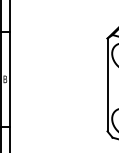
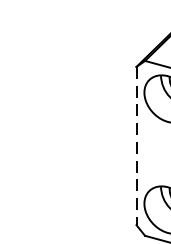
line: (107, 85) -> (136, 146), solid -> dashed

